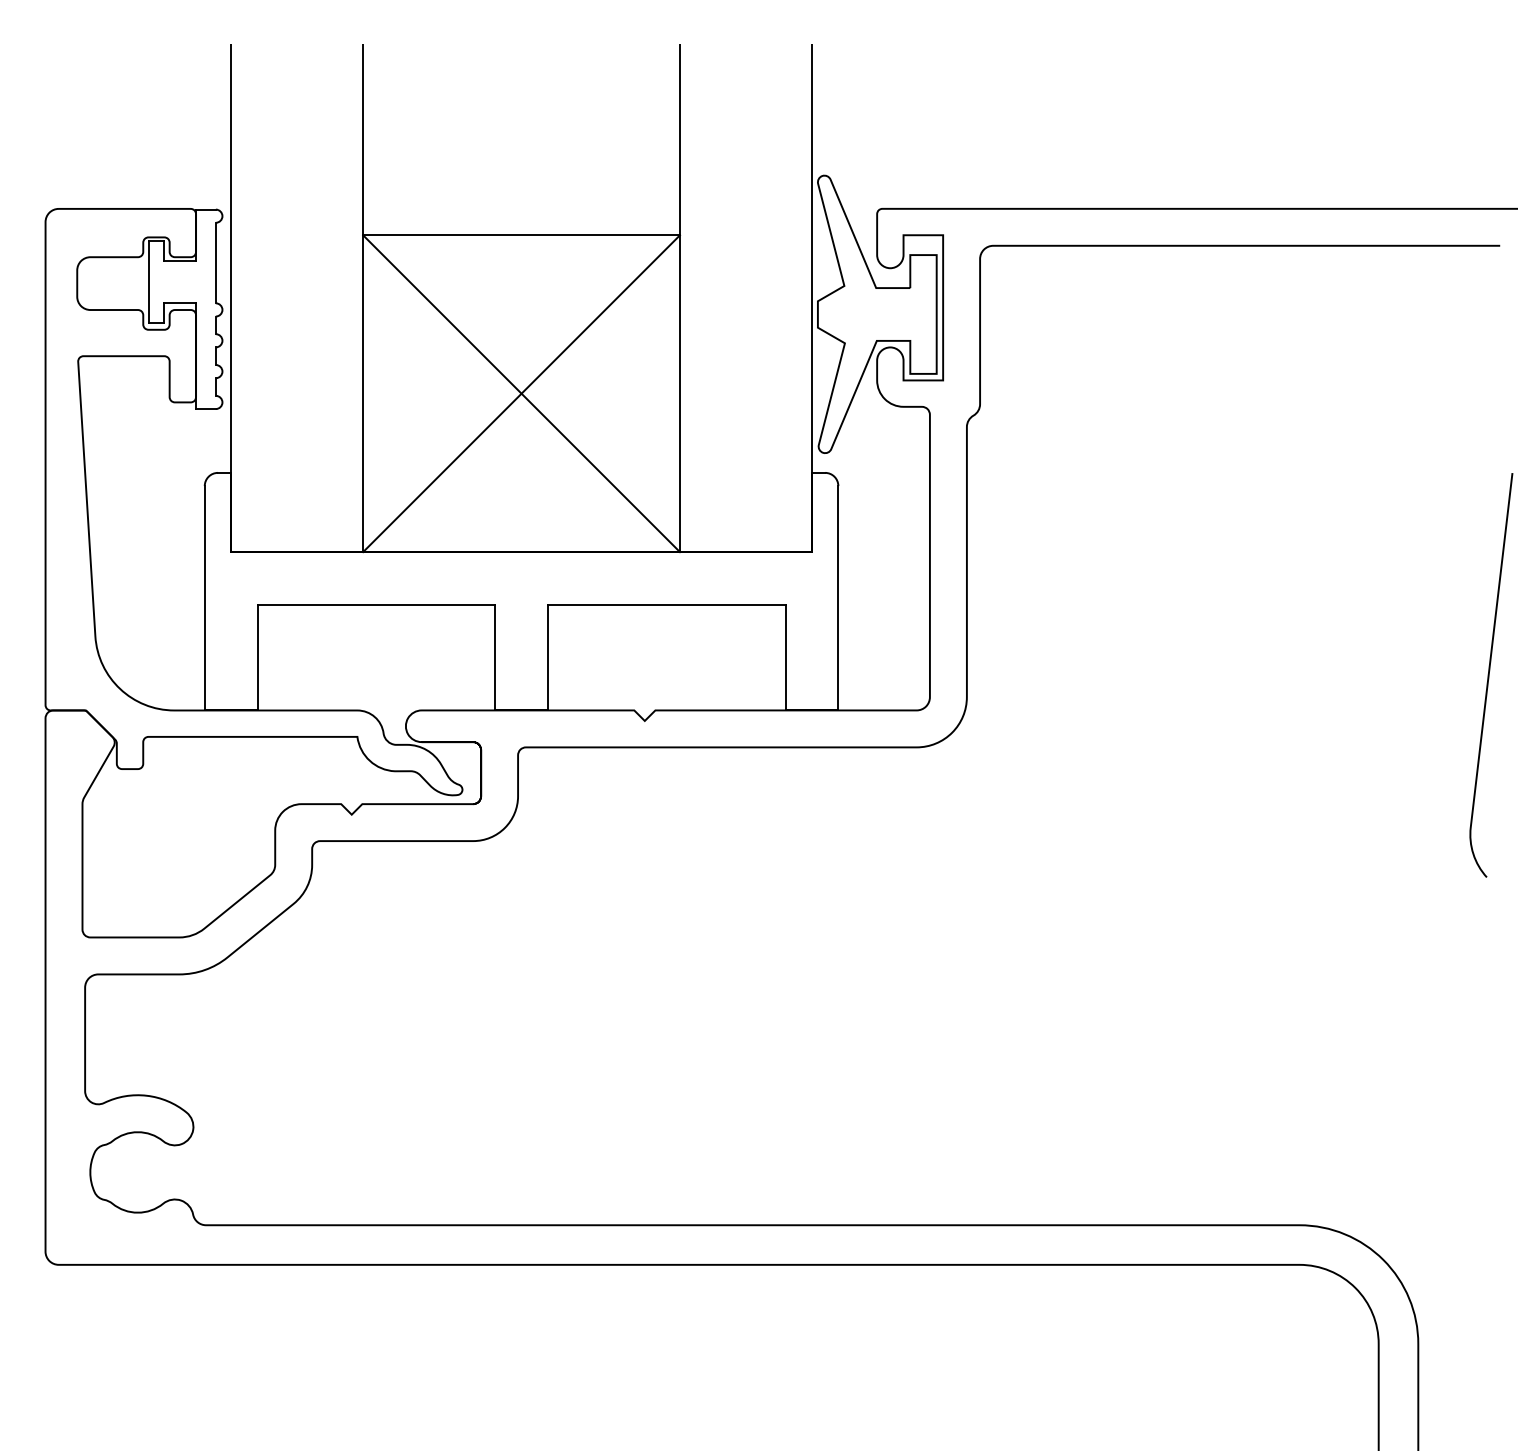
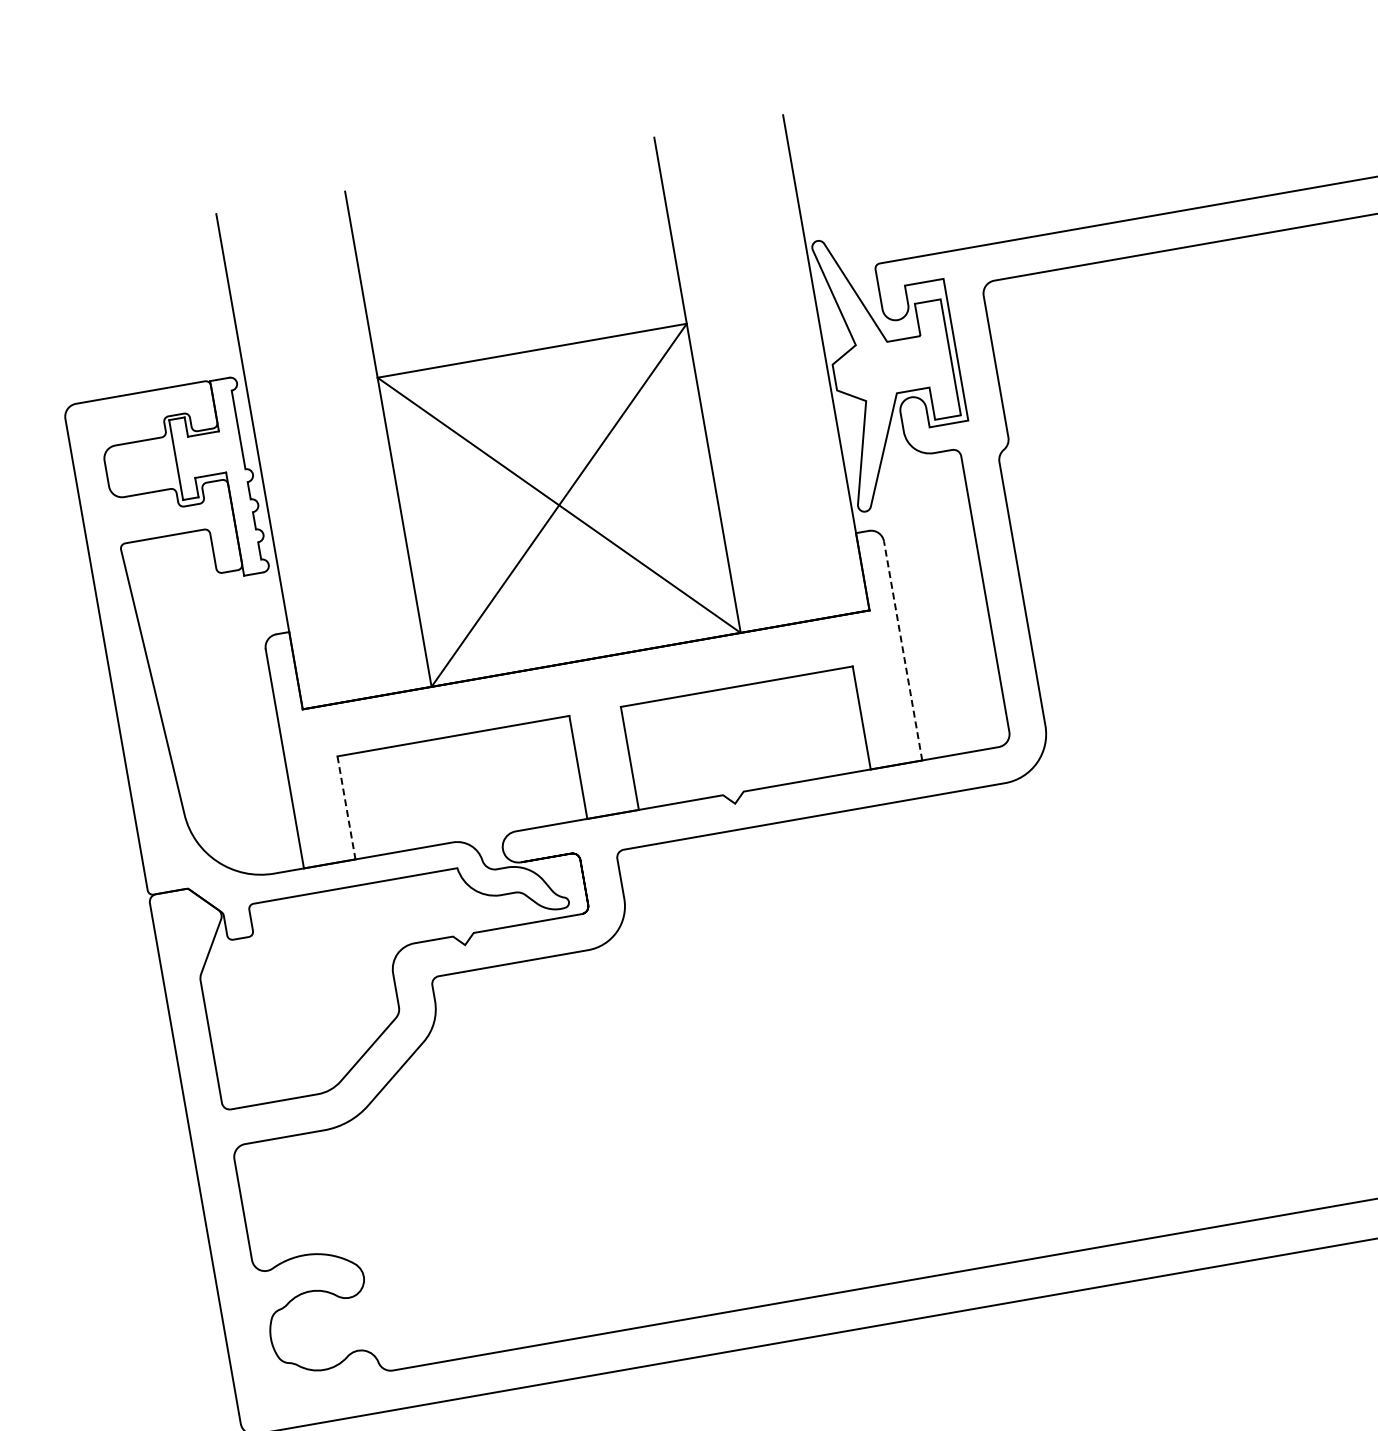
line: (838, 597) -> (903, 650), solid -> dashed
line: (257, 657) -> (346, 807), solid -> dashed

